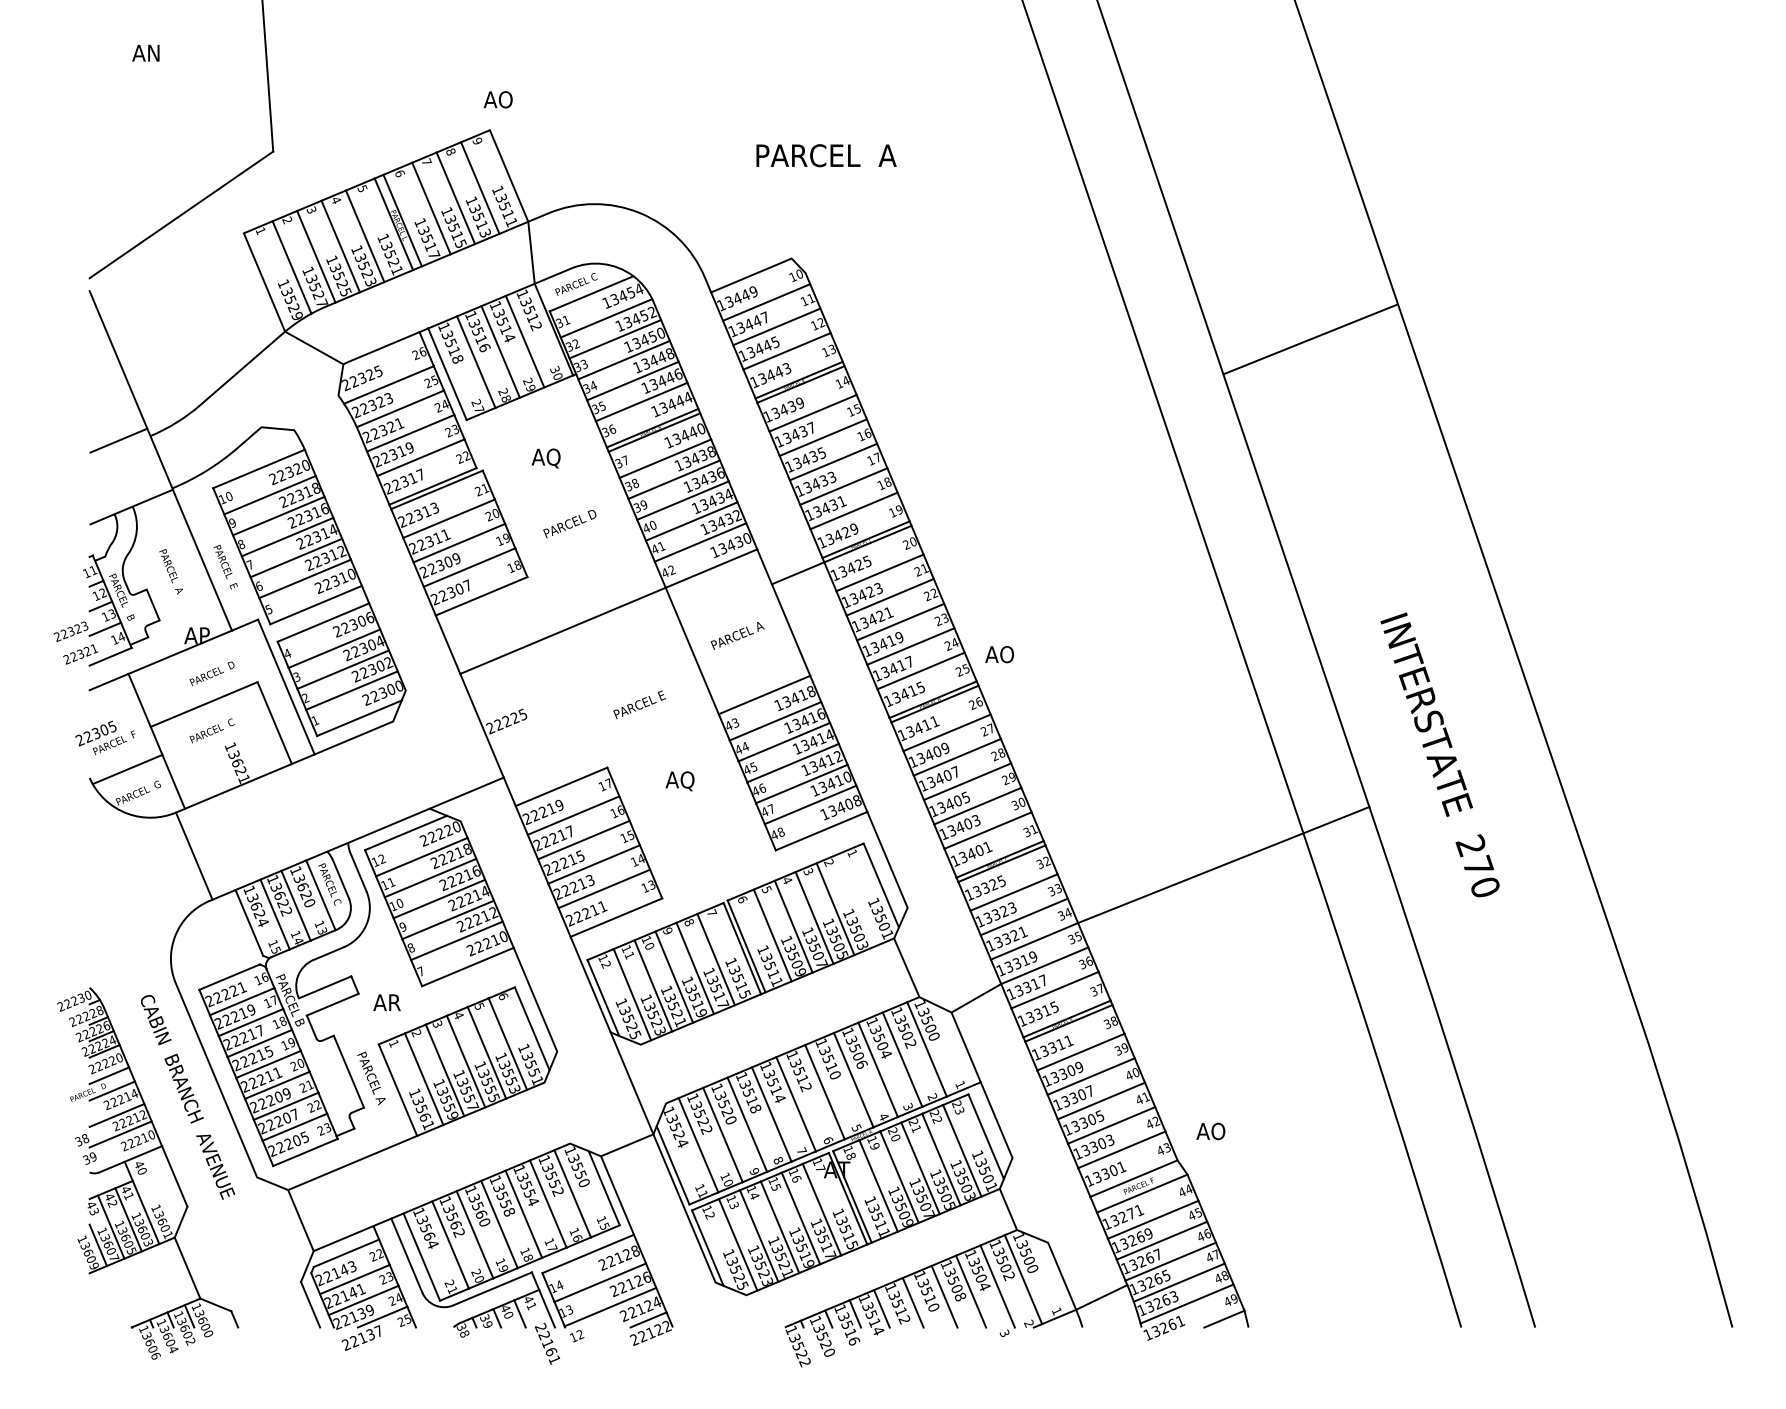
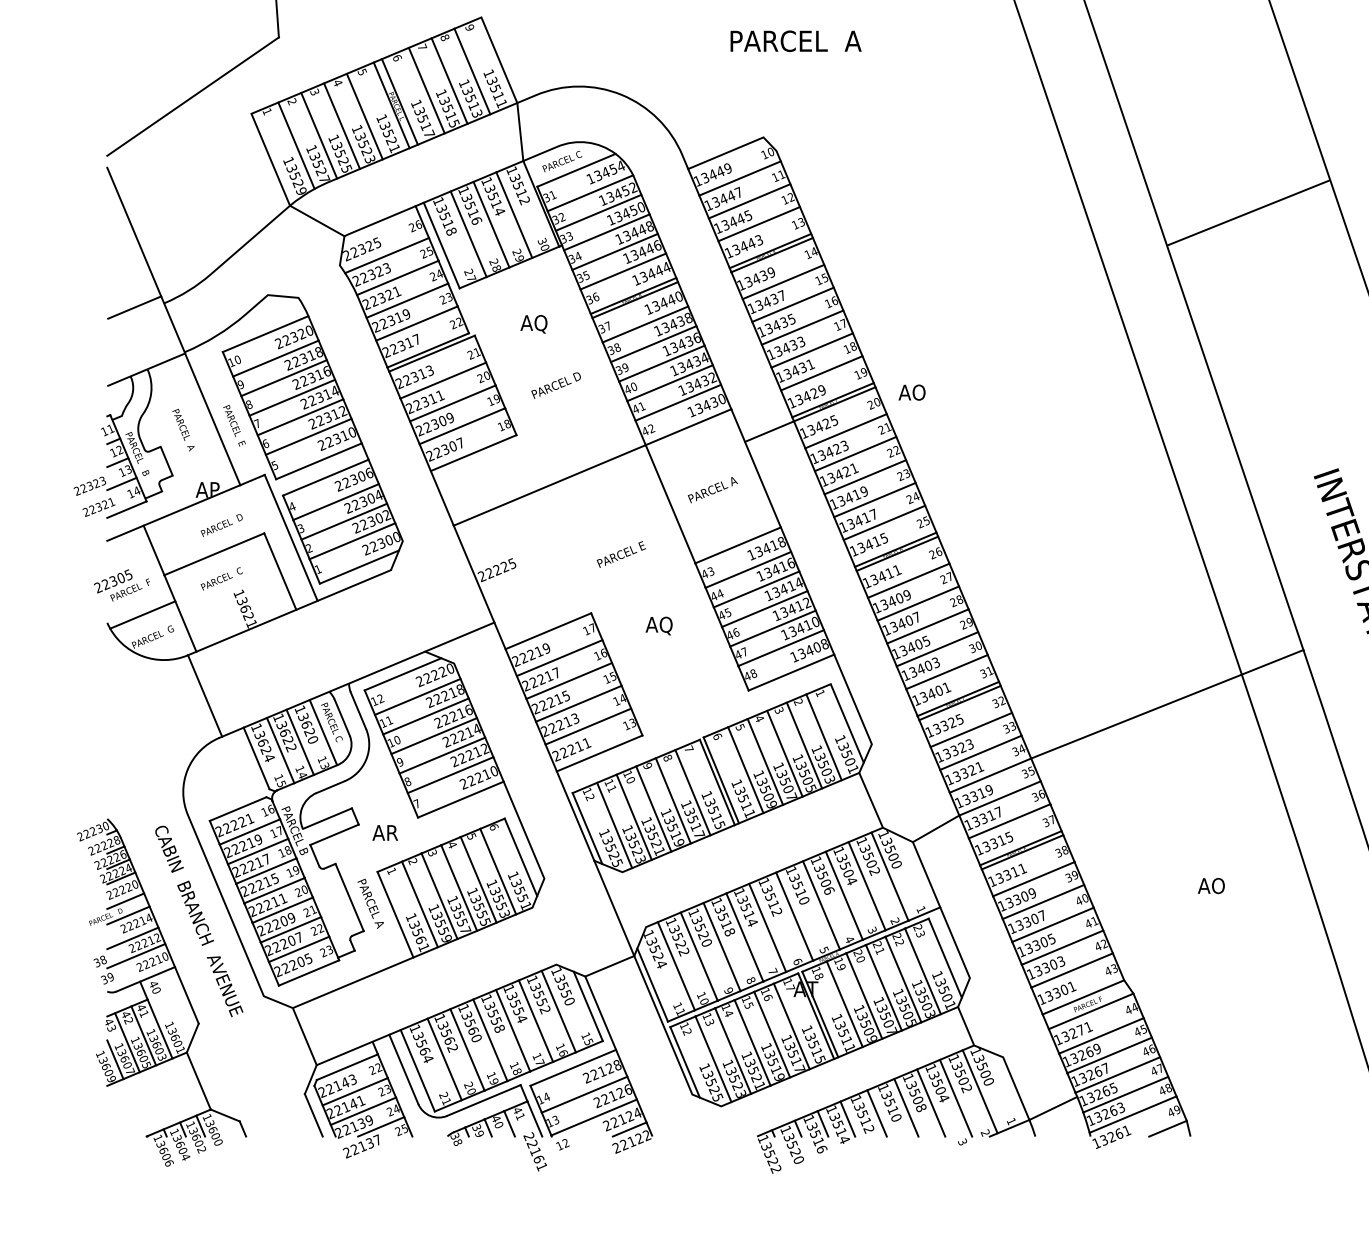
text: (999, 654) -> (911, 392), moved
line: (856, 900) -> (824, 737), added
text: (1210, 1131) -> (1211, 886), moved

